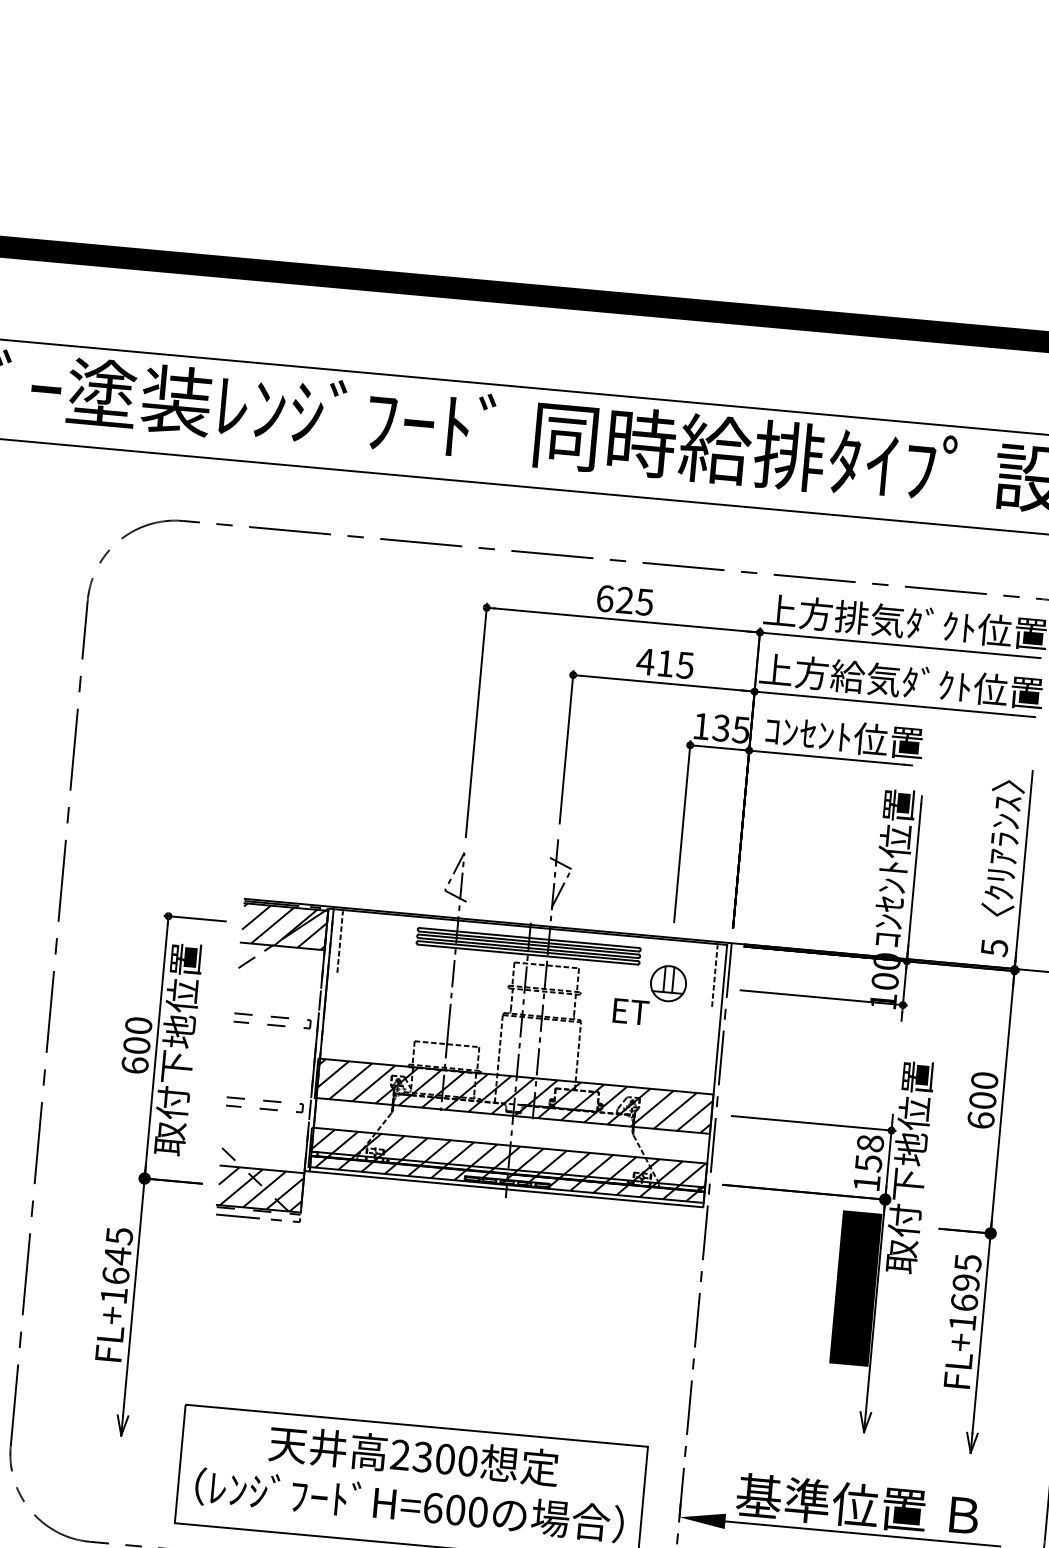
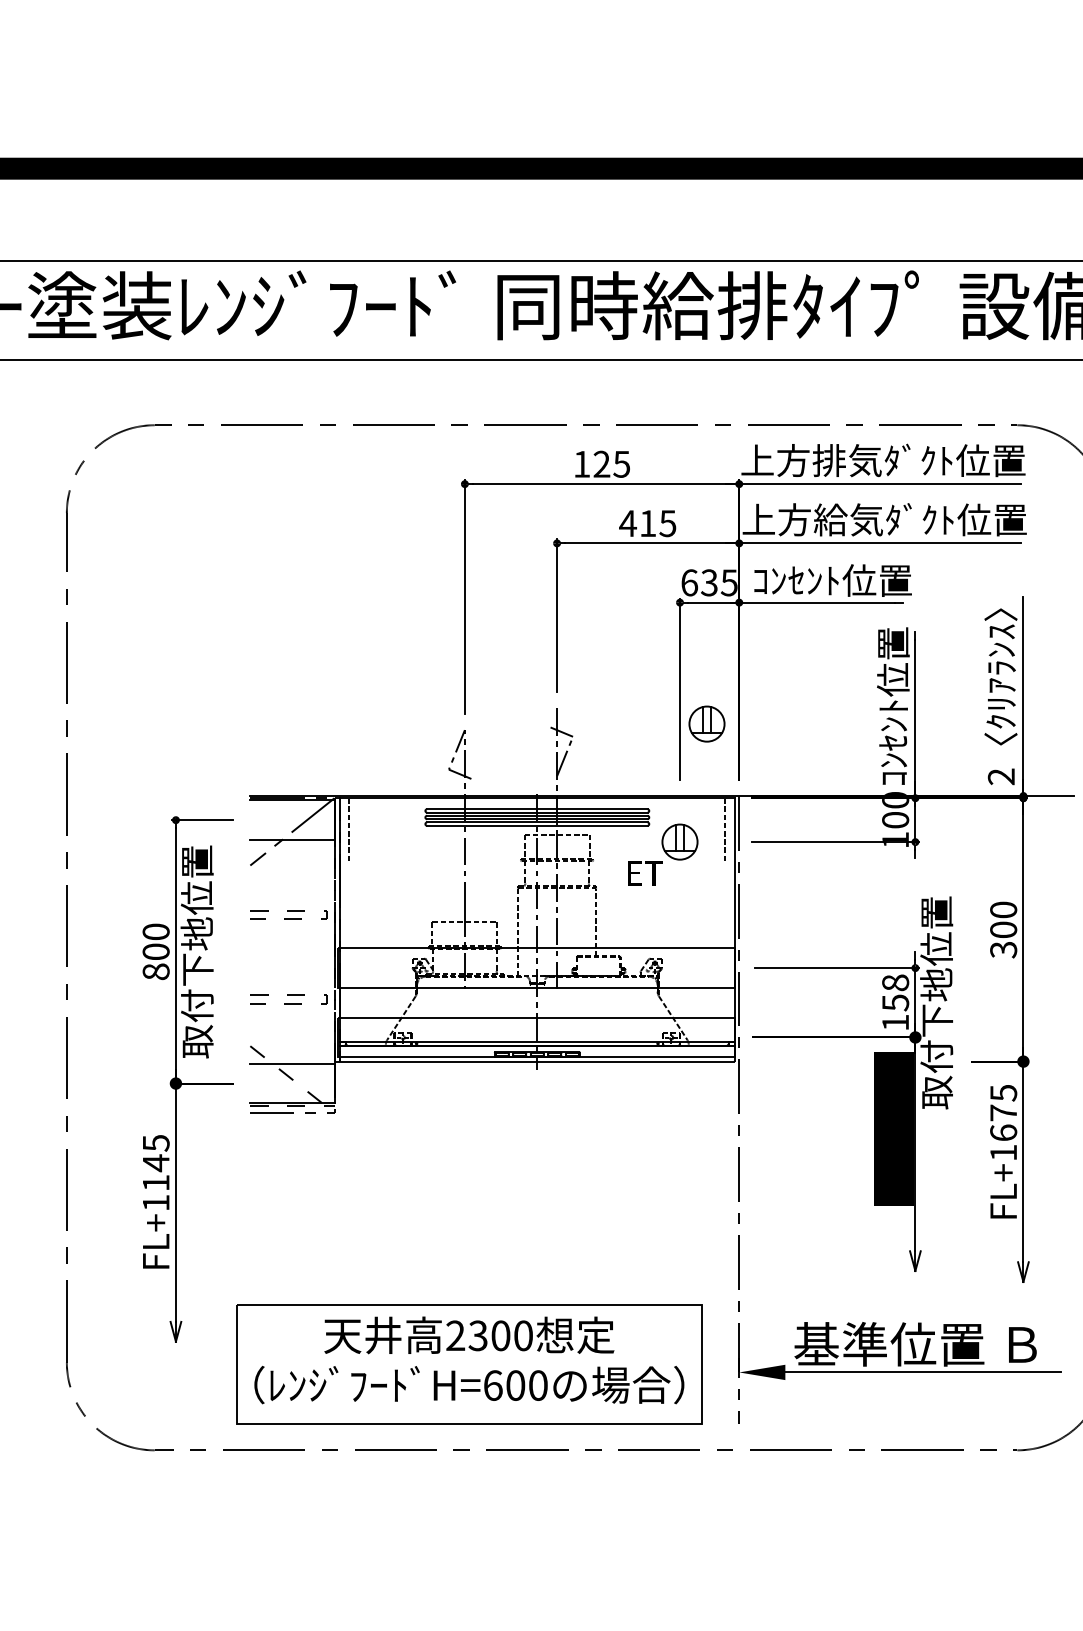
text: (605, 597) -> (582, 463), 625 -> 125
text: (701, 726) -> (689, 582), 135 -> 635
part: (705, 868) -> (706, 723), added
hatch: (284, 926) -> (292, 819), removed
text: (994, 947) -> (1001, 776), 5 -> 2
text: (134, 1065) -> (155, 971), 600 -> 800
hatch: (514, 1095) -> (536, 967), removed
text: (980, 1120) -> (1003, 949), 600 -> 300
hatch: (507, 1165) -> (536, 1037), removed
hatch: (260, 1189) -> (292, 1083), removed
text: (115, 1275) -> (155, 1182), FL+1645 -> FL+1145
text: (966, 1282) -> (1003, 1112), FL+1695 -> FL+1675

